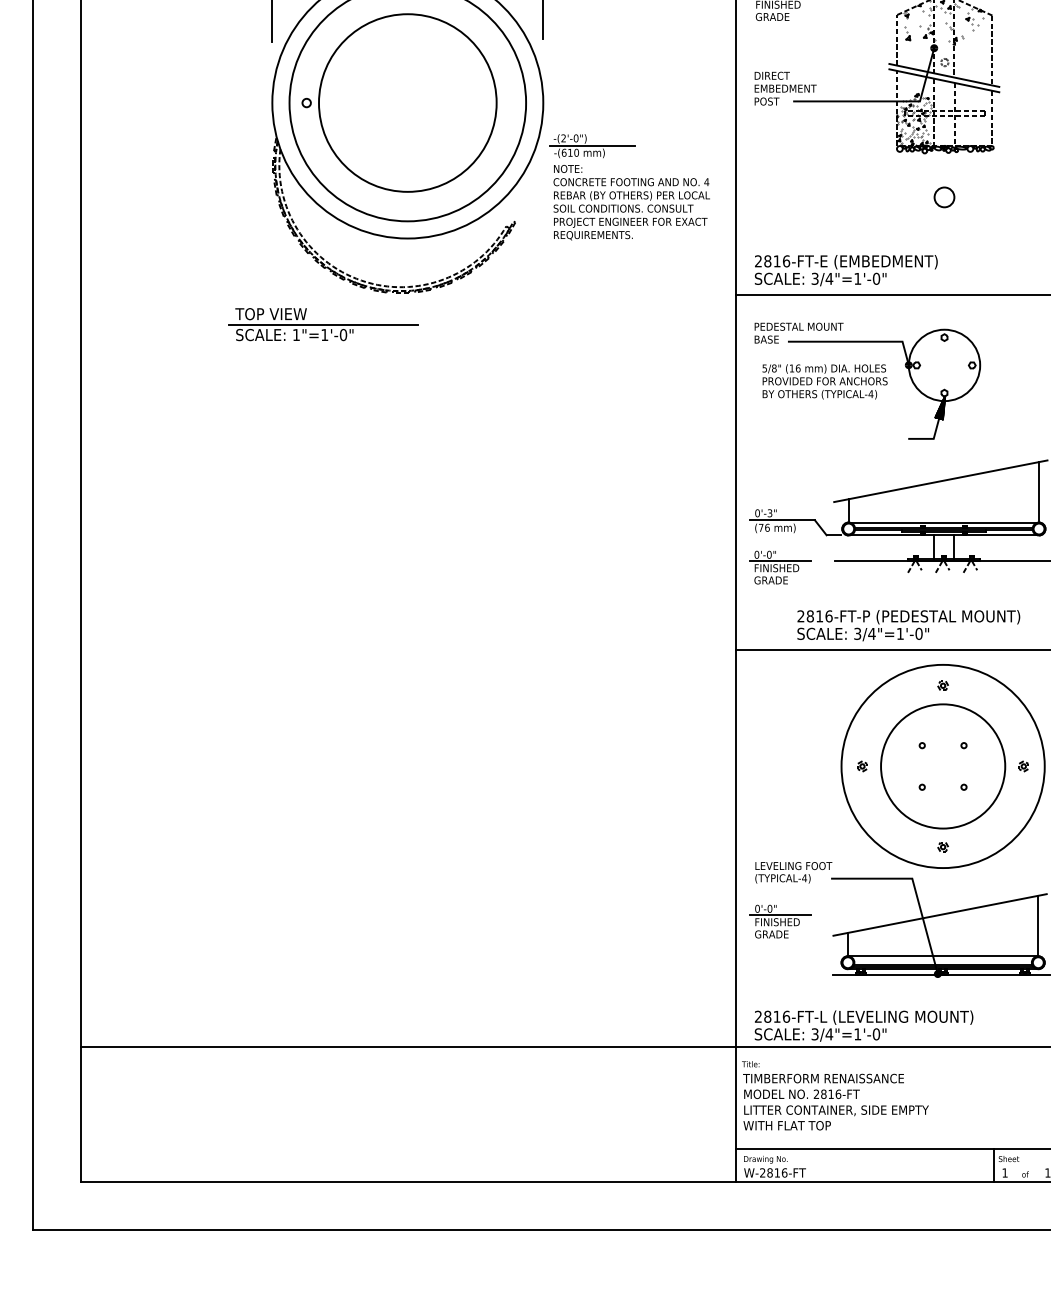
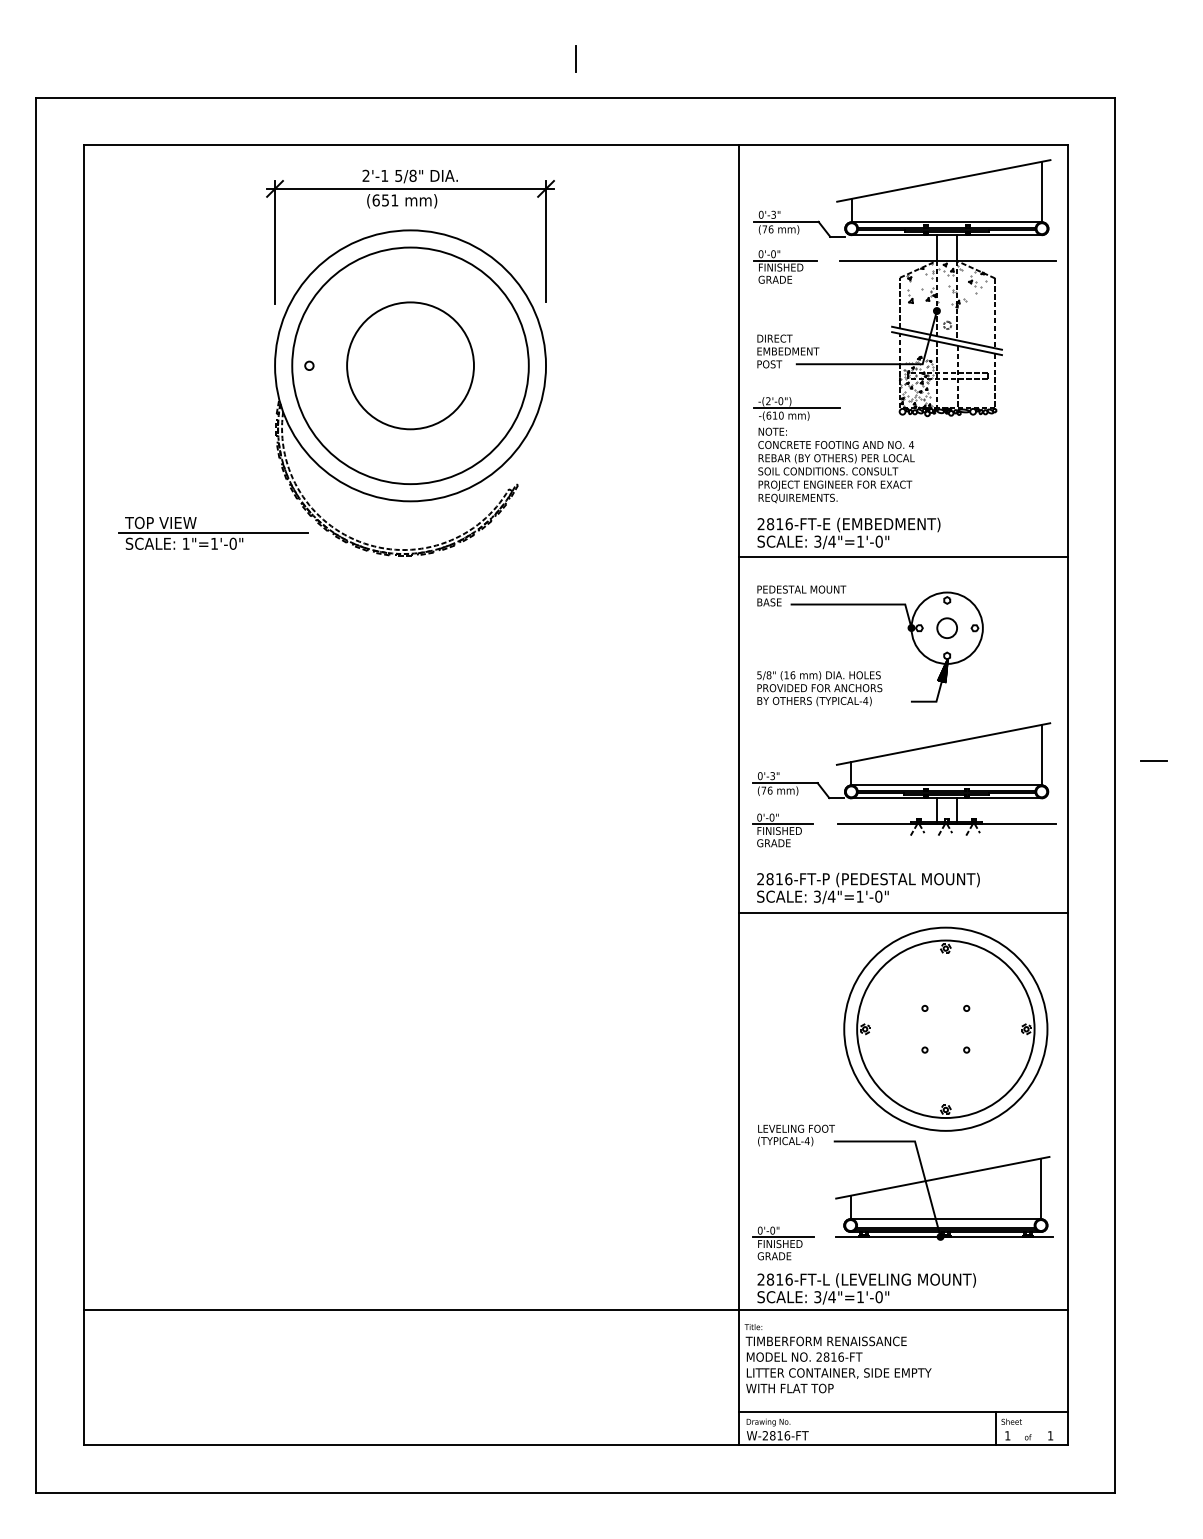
circle: (407, 102) -> (410, 365), size x0.71
part: (628, 187) -> (833, 450), moved
circle: (943, 196) -> (946, 627), moved
part: (323, 323) -> (213, 532), moved
text: (824, 381) -> (819, 688), moved
text: (908, 625) -> (868, 888), moved
circle: (942, 766) -> (945, 1029), size x1.43
part: (780, 921) -> (783, 1243), moved

